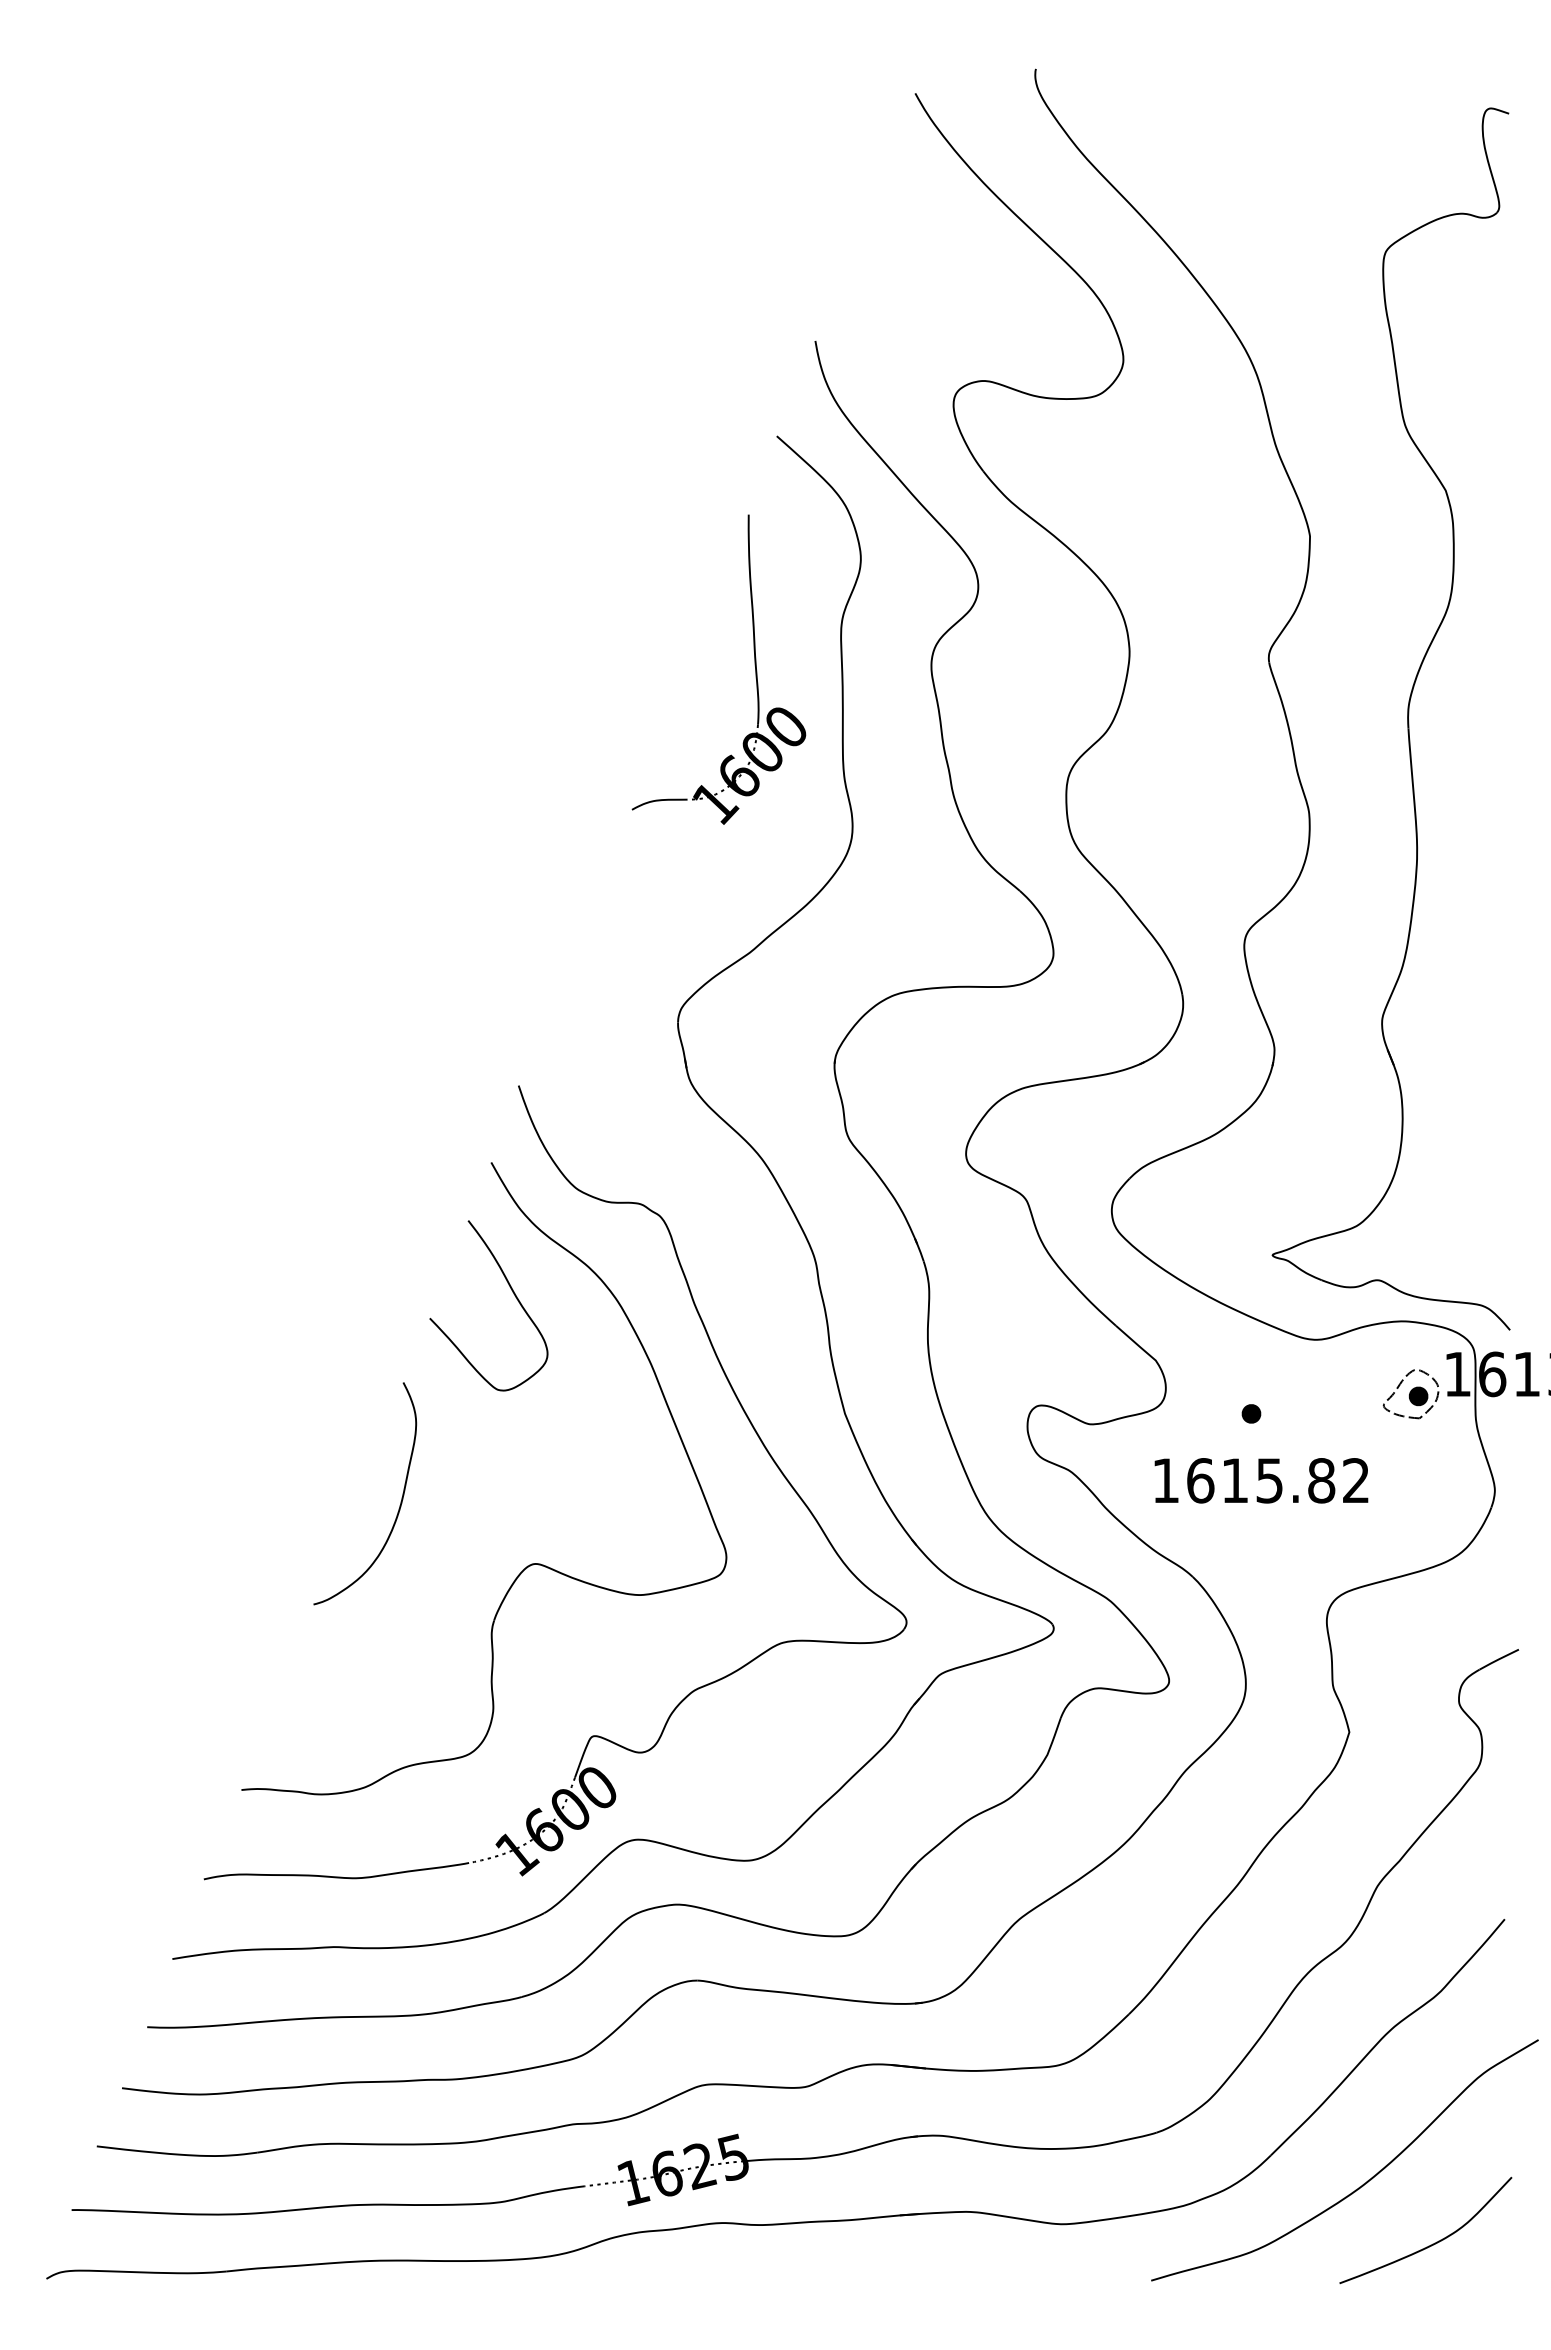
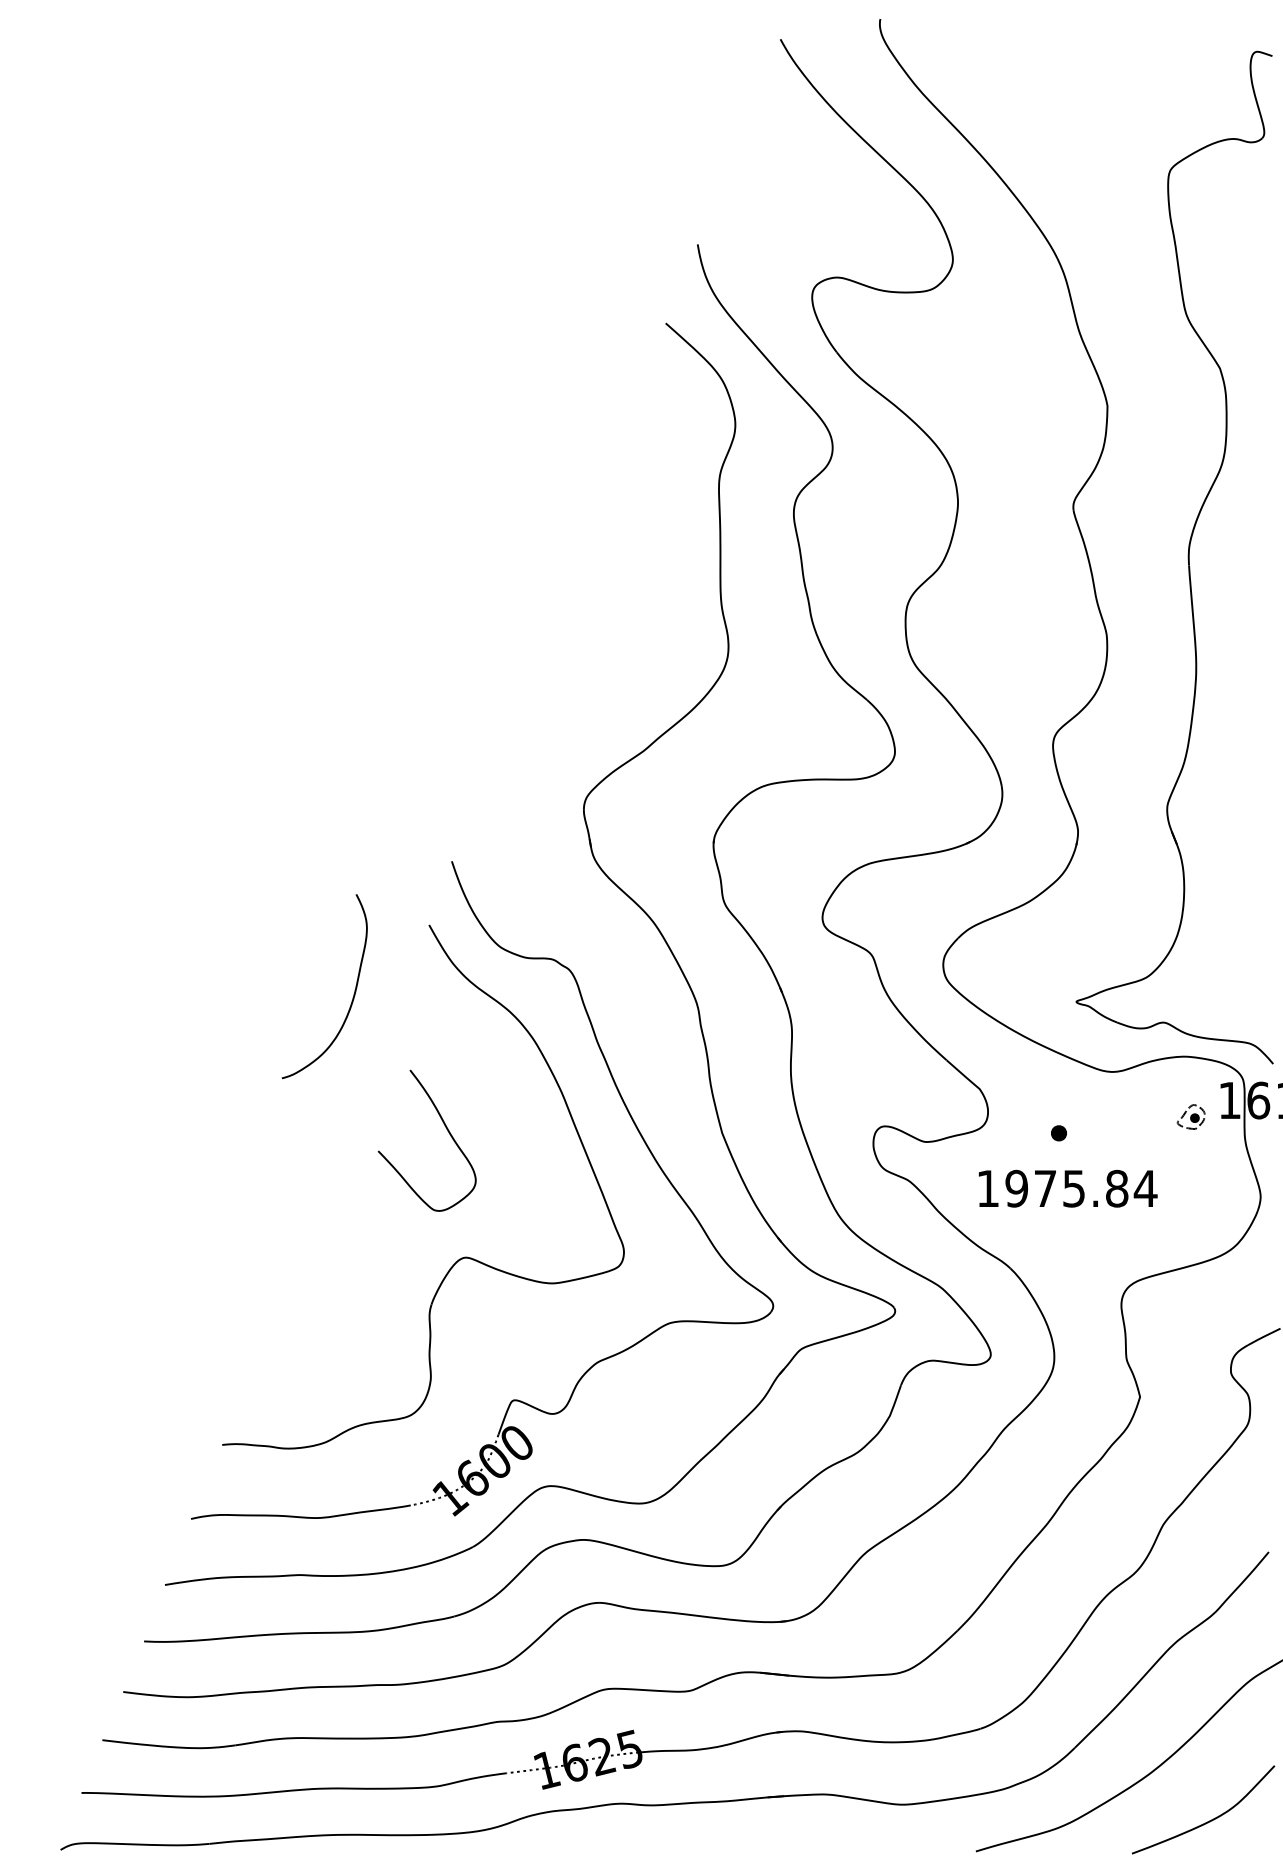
part: (754, 665) -> (647, 513), removed
curve: (512, 1292) -> (446, 1129), moved
part: (1410, 1394) -> (1190, 1117), size x0.6
text: (1278, 1480) -> (1081, 1188), 1615.82 -> 1975.84
curve: (400, 1501) -> (353, 992), moved

